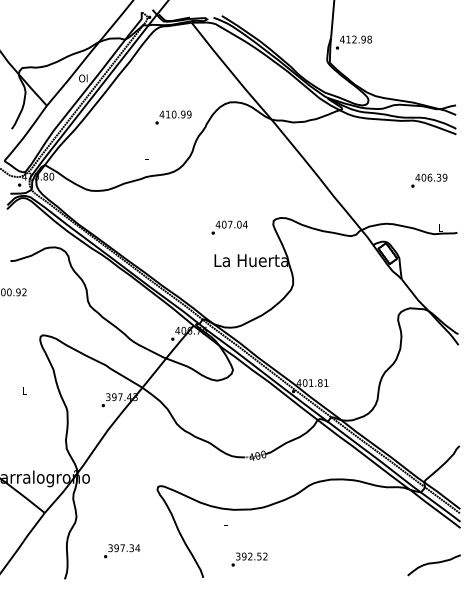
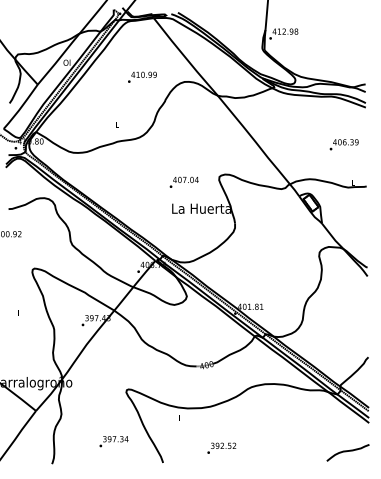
text: (173, 117) -> (142, 77), moved
text: (122, 551) -> (114, 441), moved
text: (249, 559) -> (221, 448), moved

